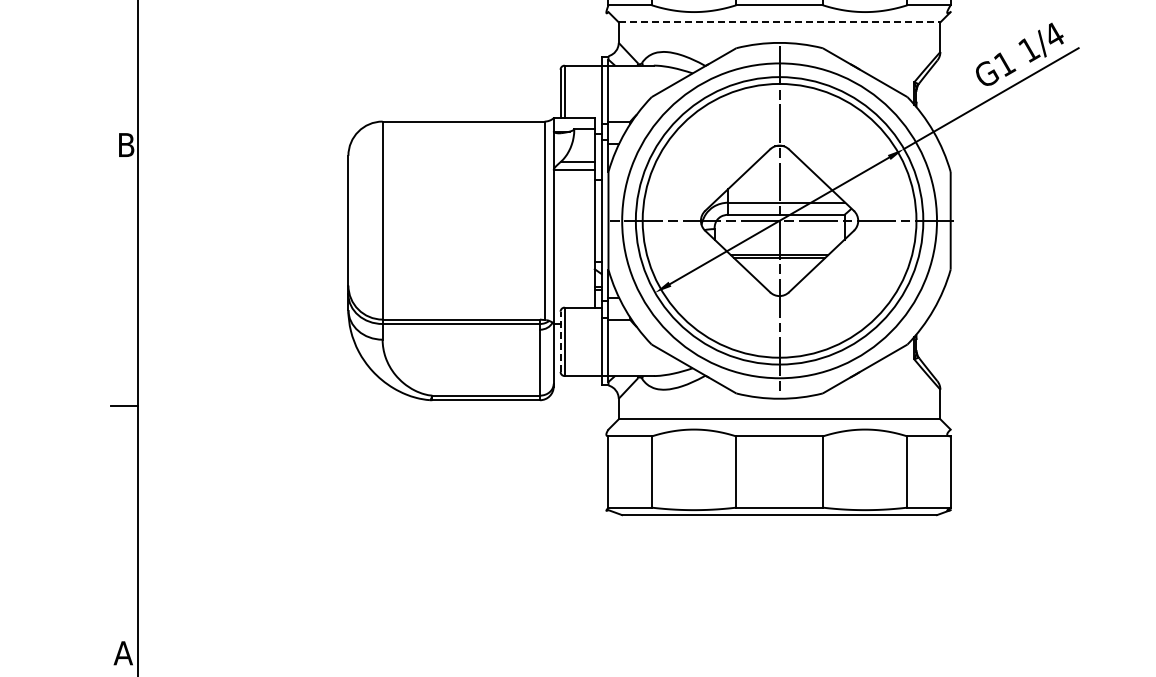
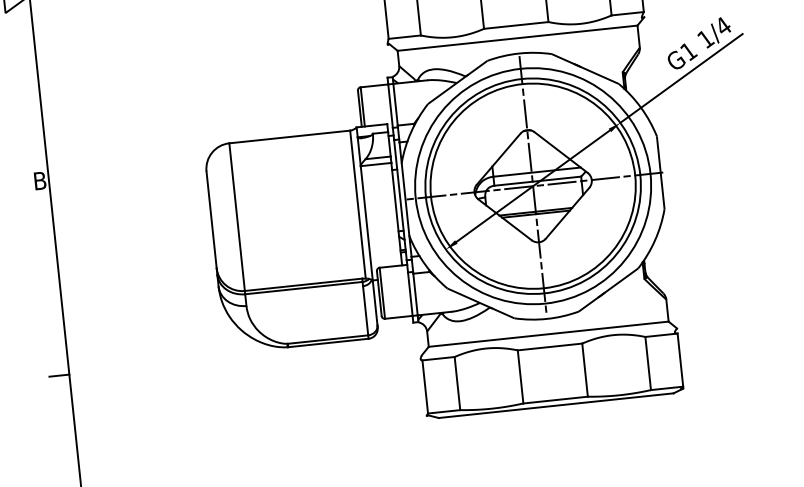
line: (779, 22) -> (517, 38), dashed -> solid
line: (560, 341) -> (379, 293), dashed -> solid

